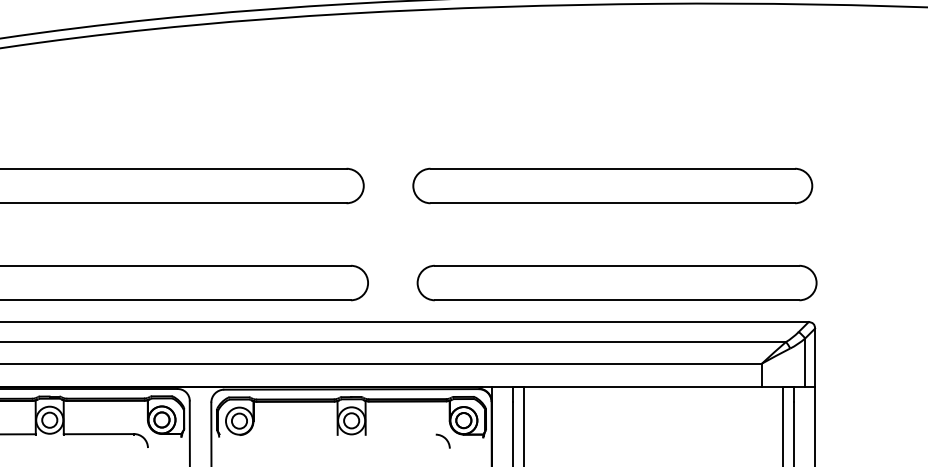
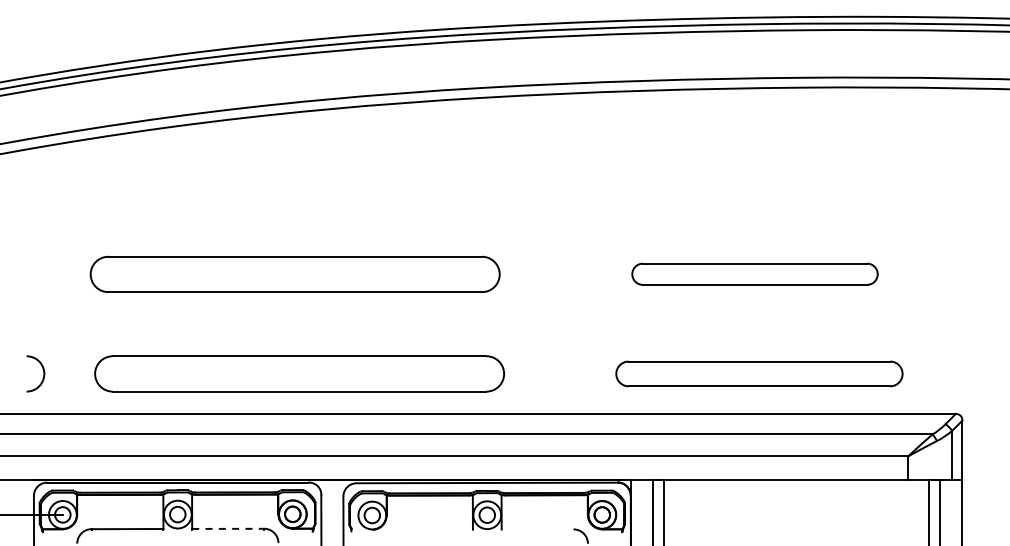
part: (612, 185) -> (754, 273), size x0.6
part: (617, 282) -> (759, 373), size x0.7
line: (99, 433) -> (228, 528), solid -> dashed

